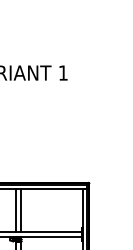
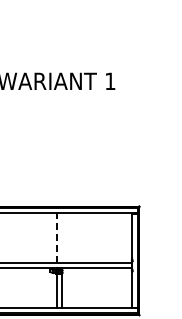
line: (20, 210) -> (61, 237), removed
line: (16, 211) -> (56, 238), solid -> dashed

